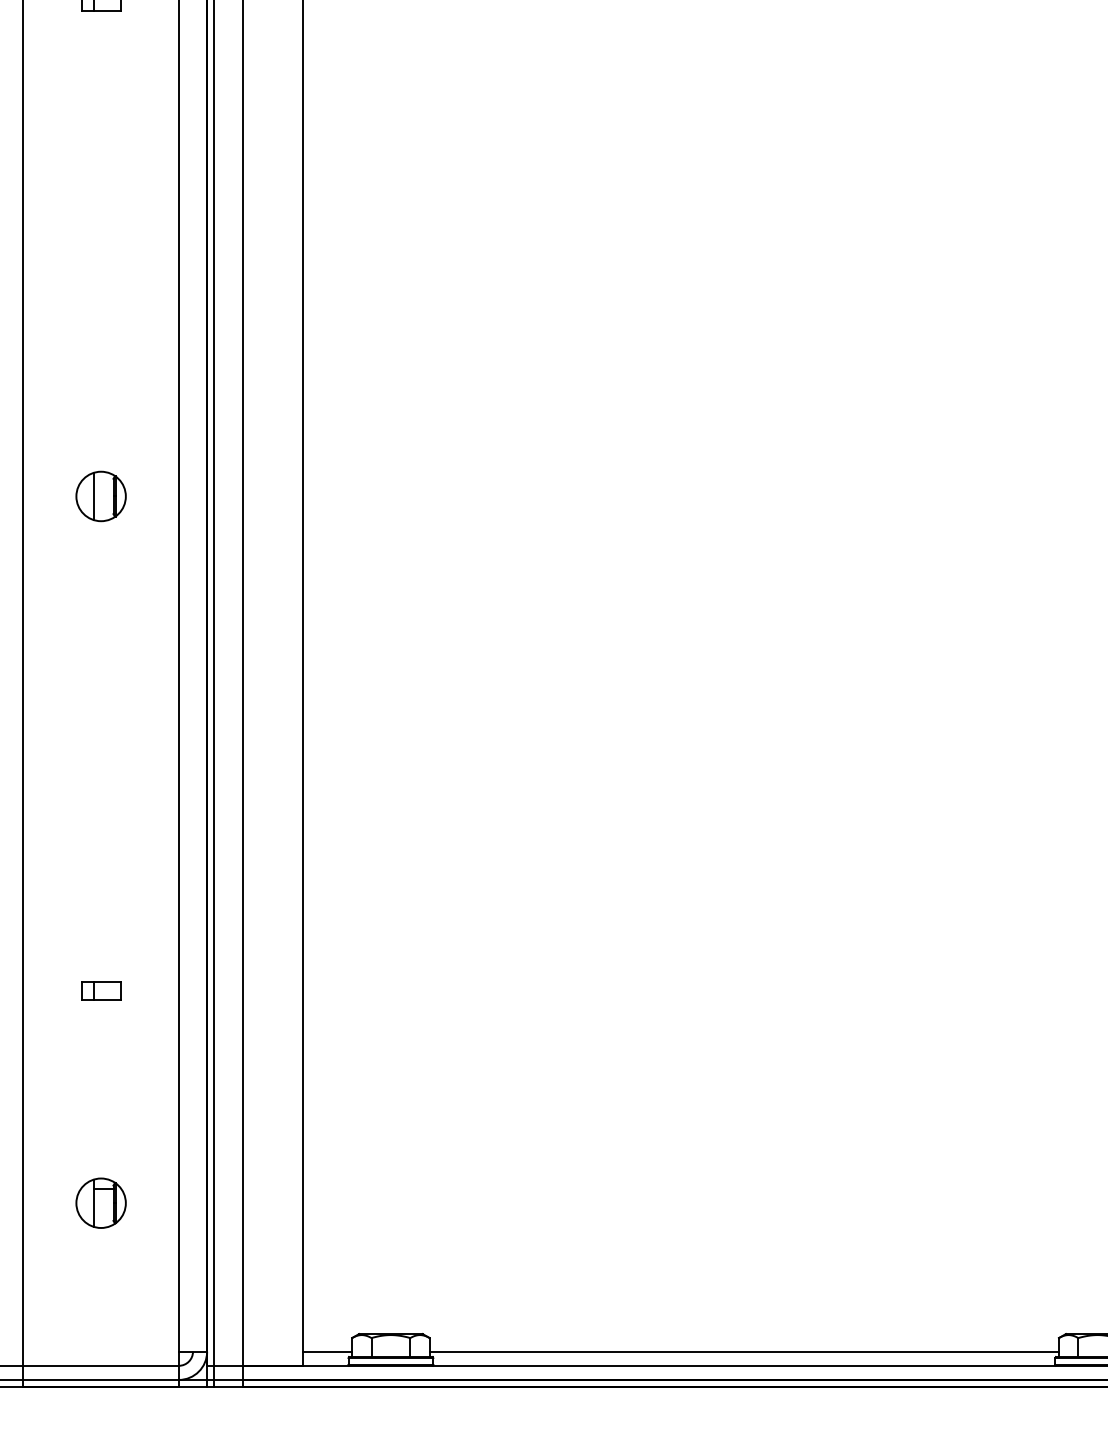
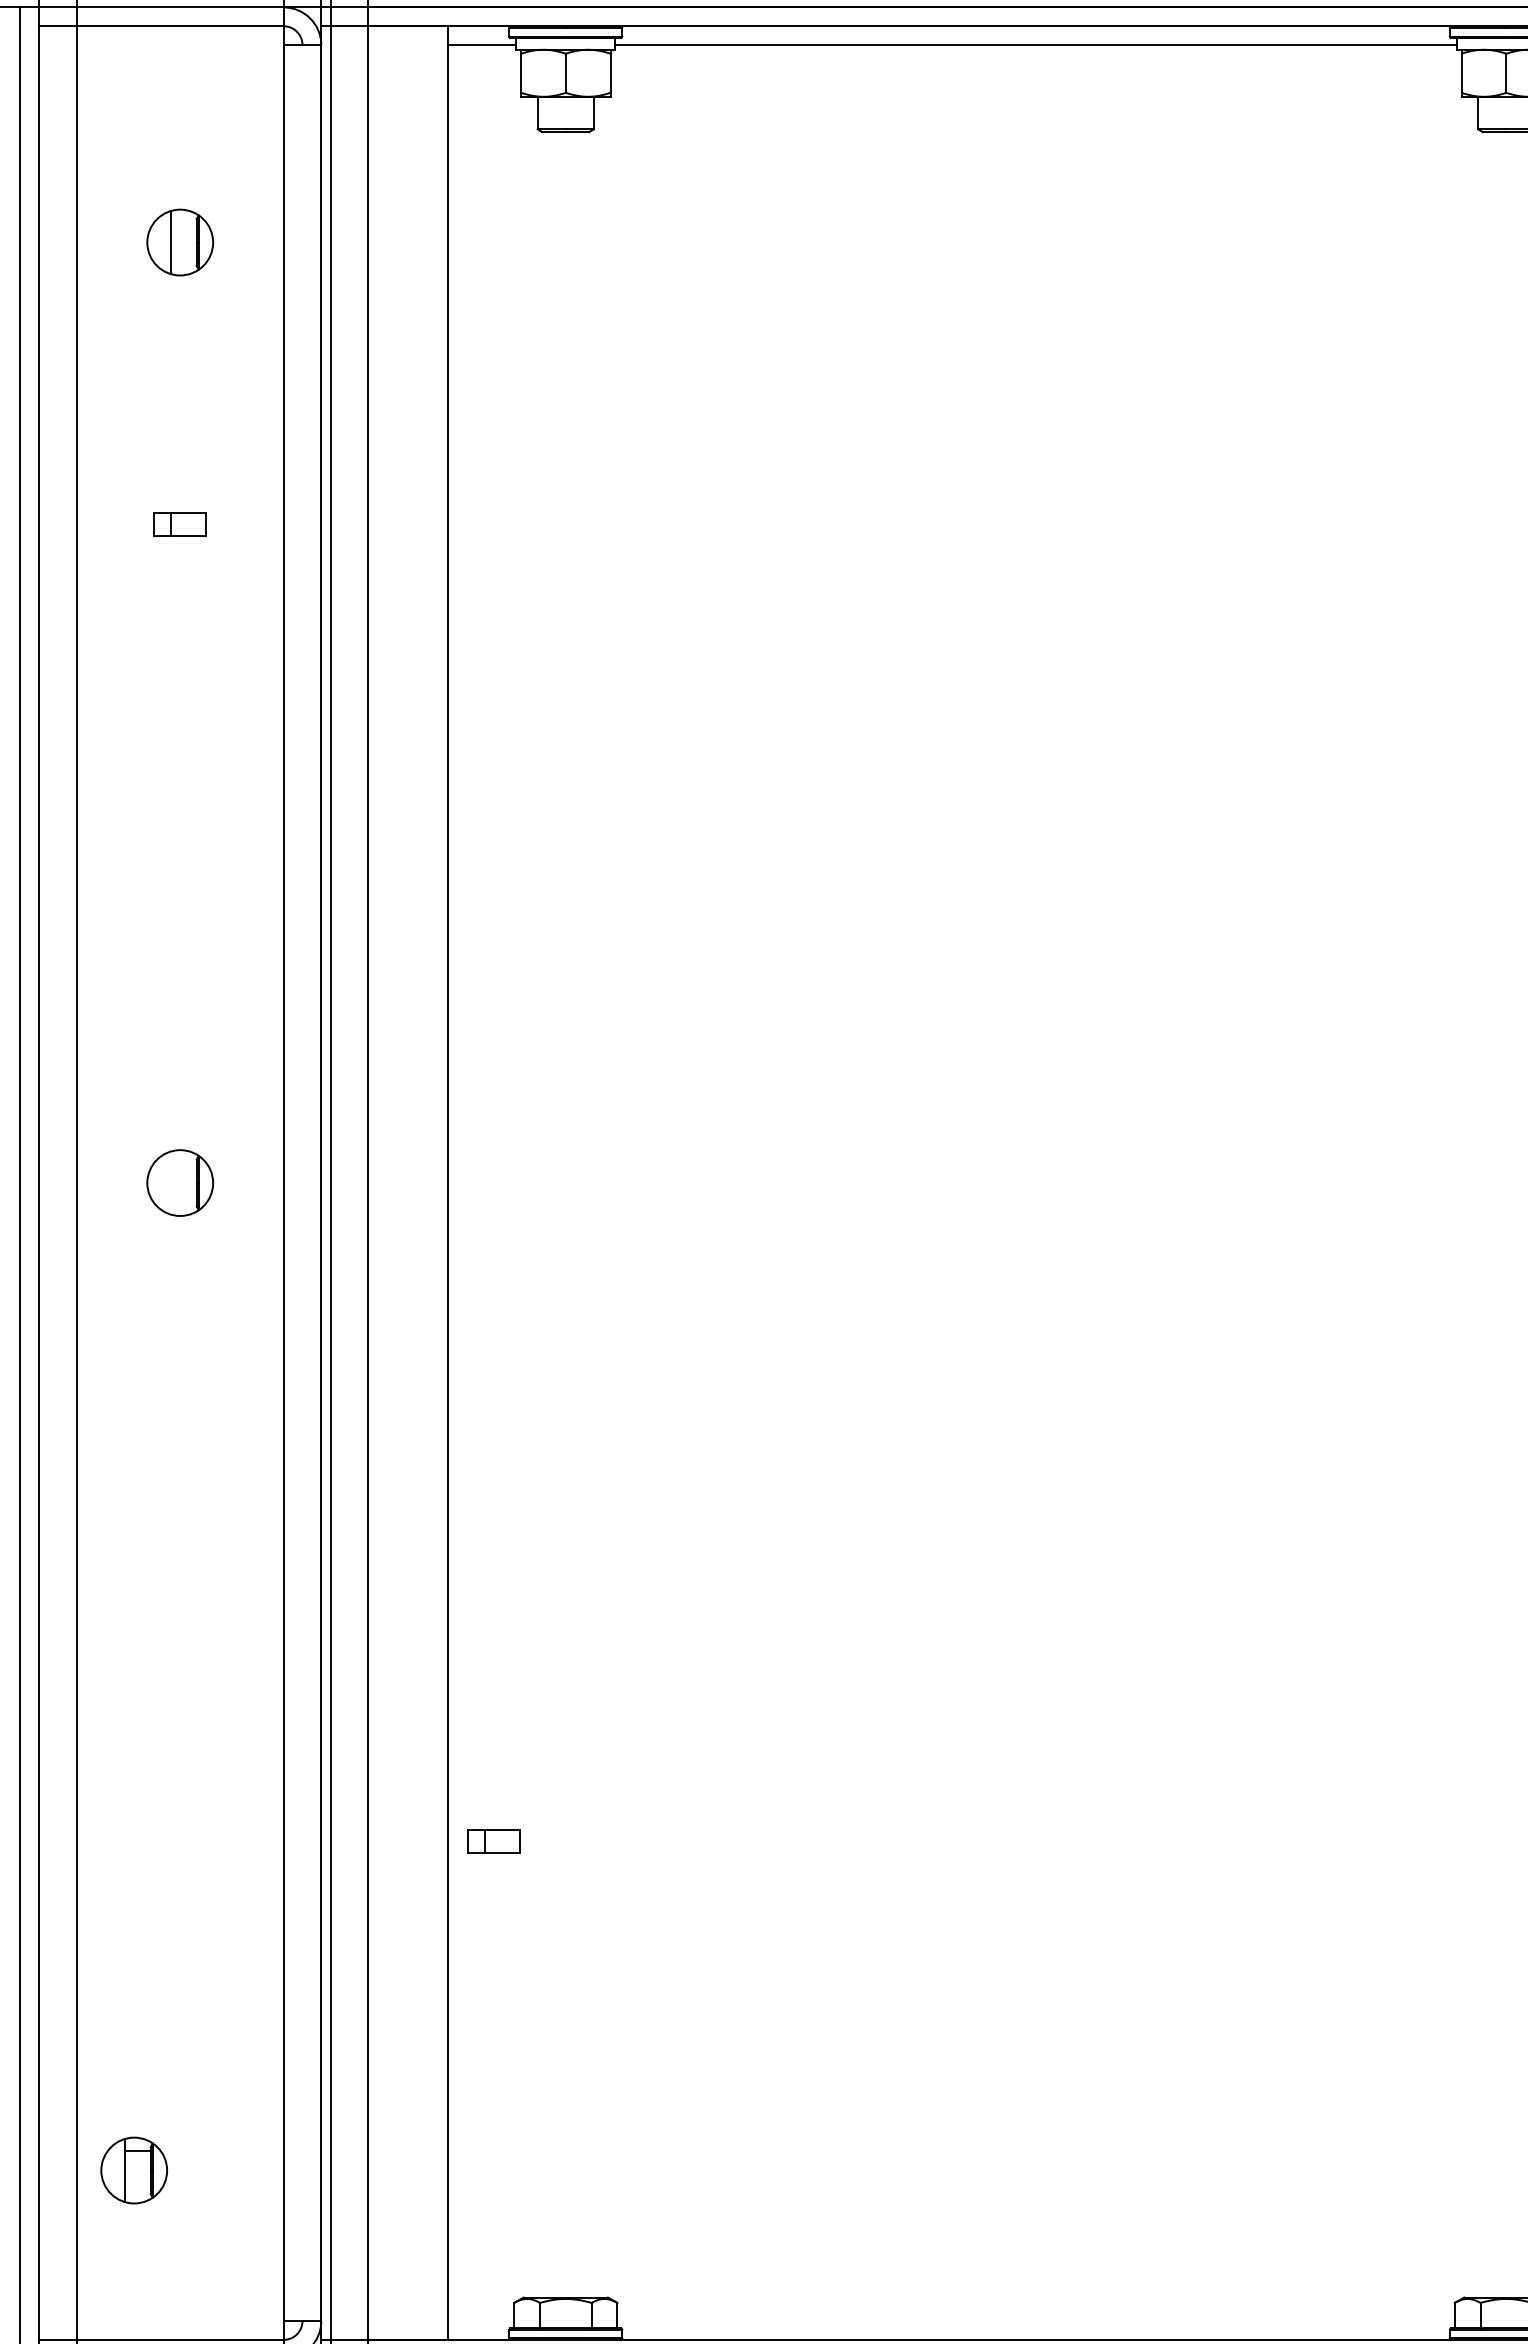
line: (93, 496) -> (170, 1182), removed
part: (100, 991) -> (493, 1841), moved
part: (100, 1203) -> (133, 2170), moved
line: (327, 1352) -> (481, 2321), removed
line: (743, 1352) -> (1035, 2321), removed

